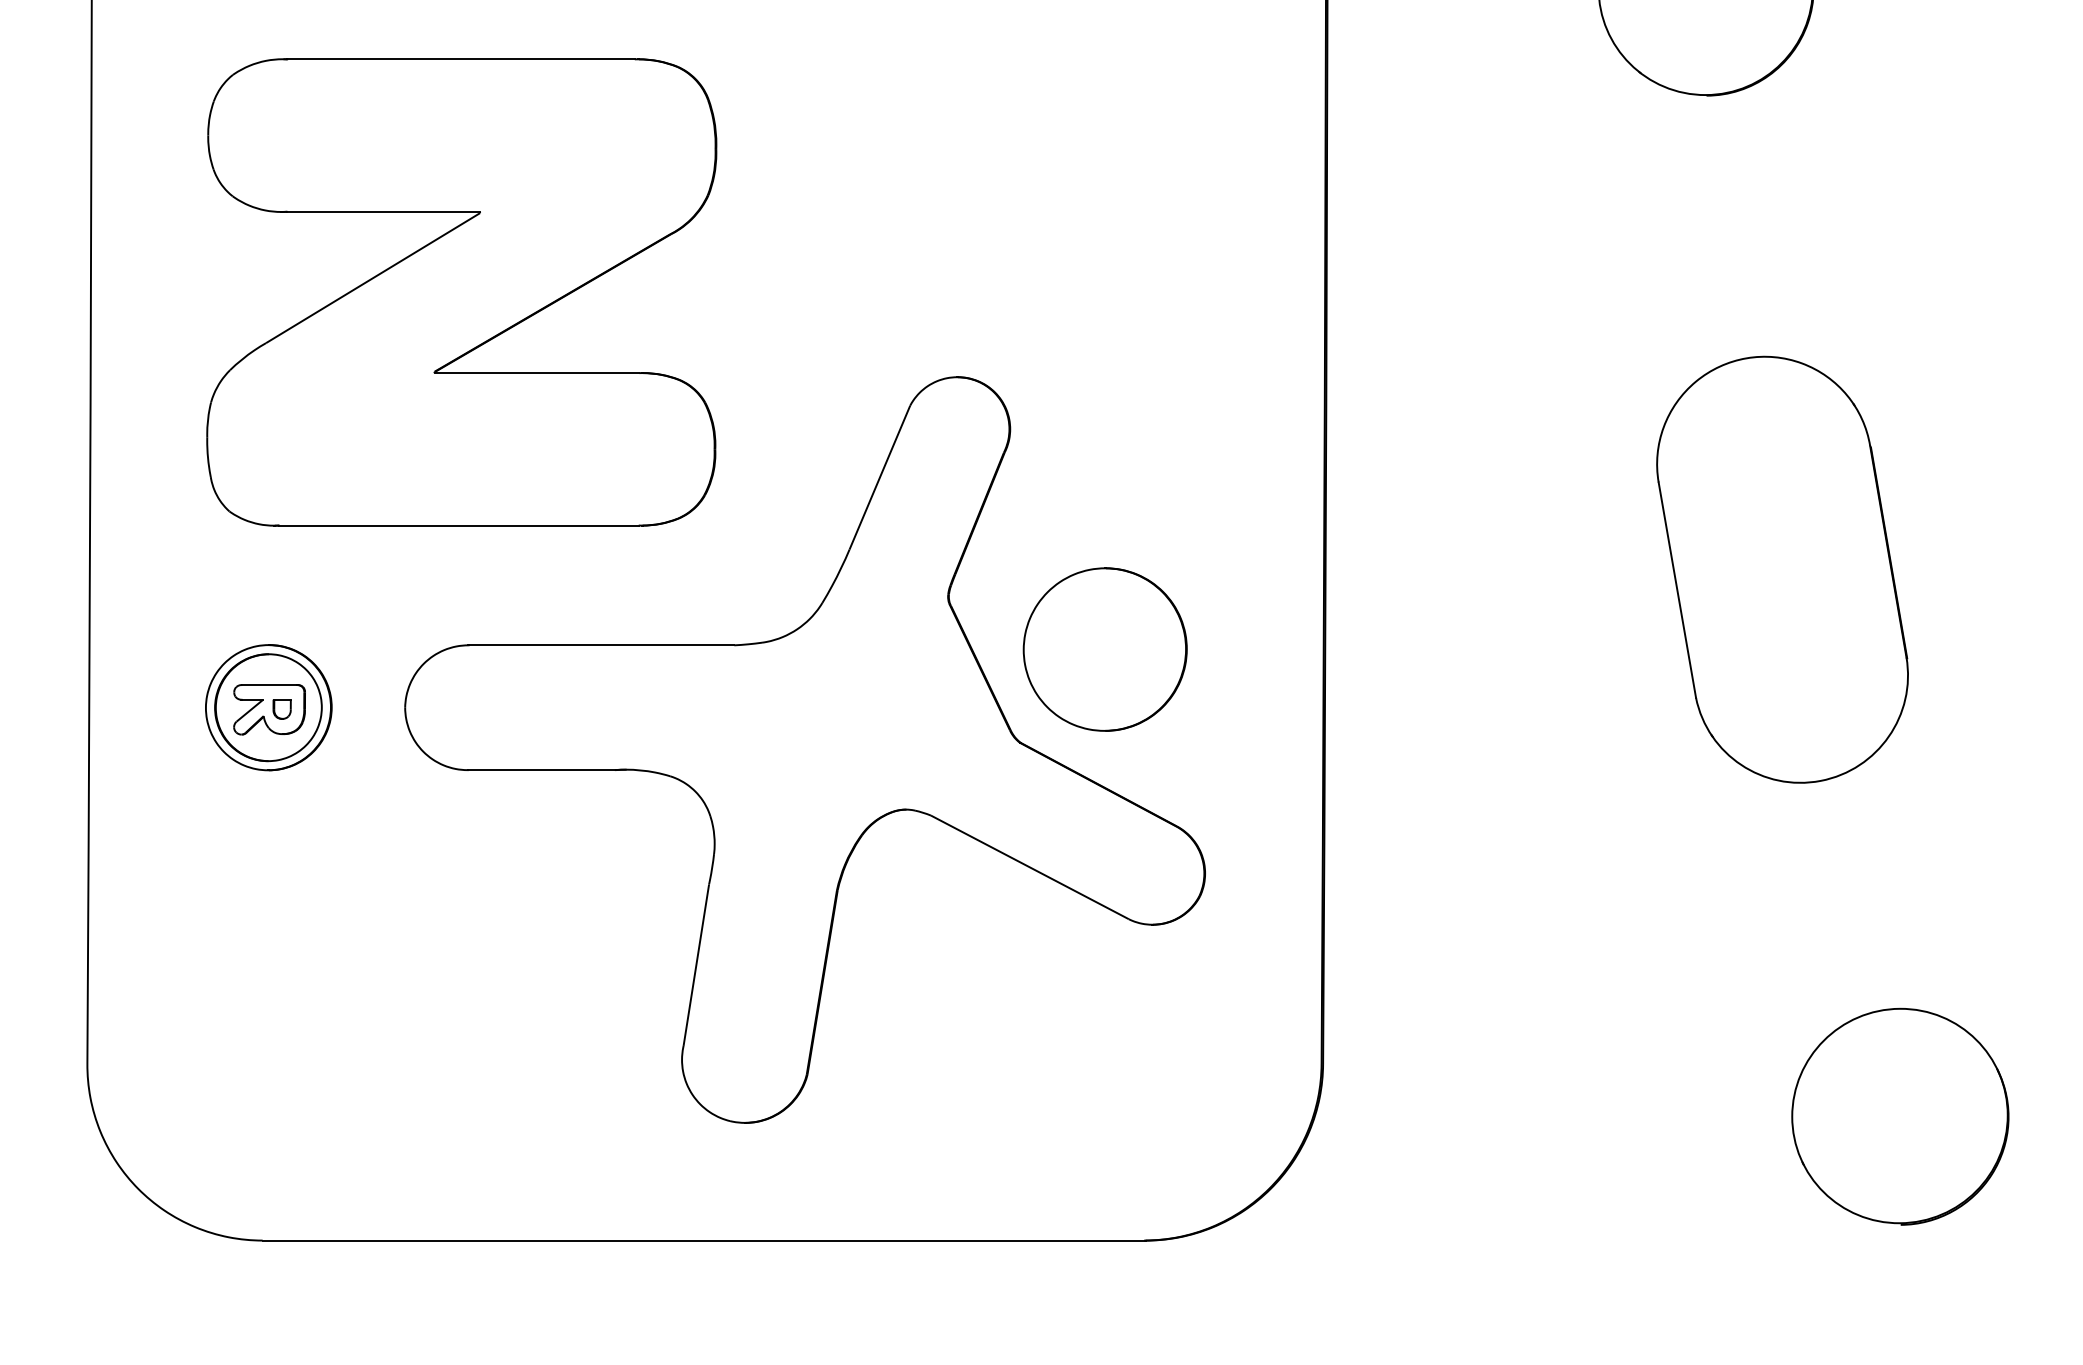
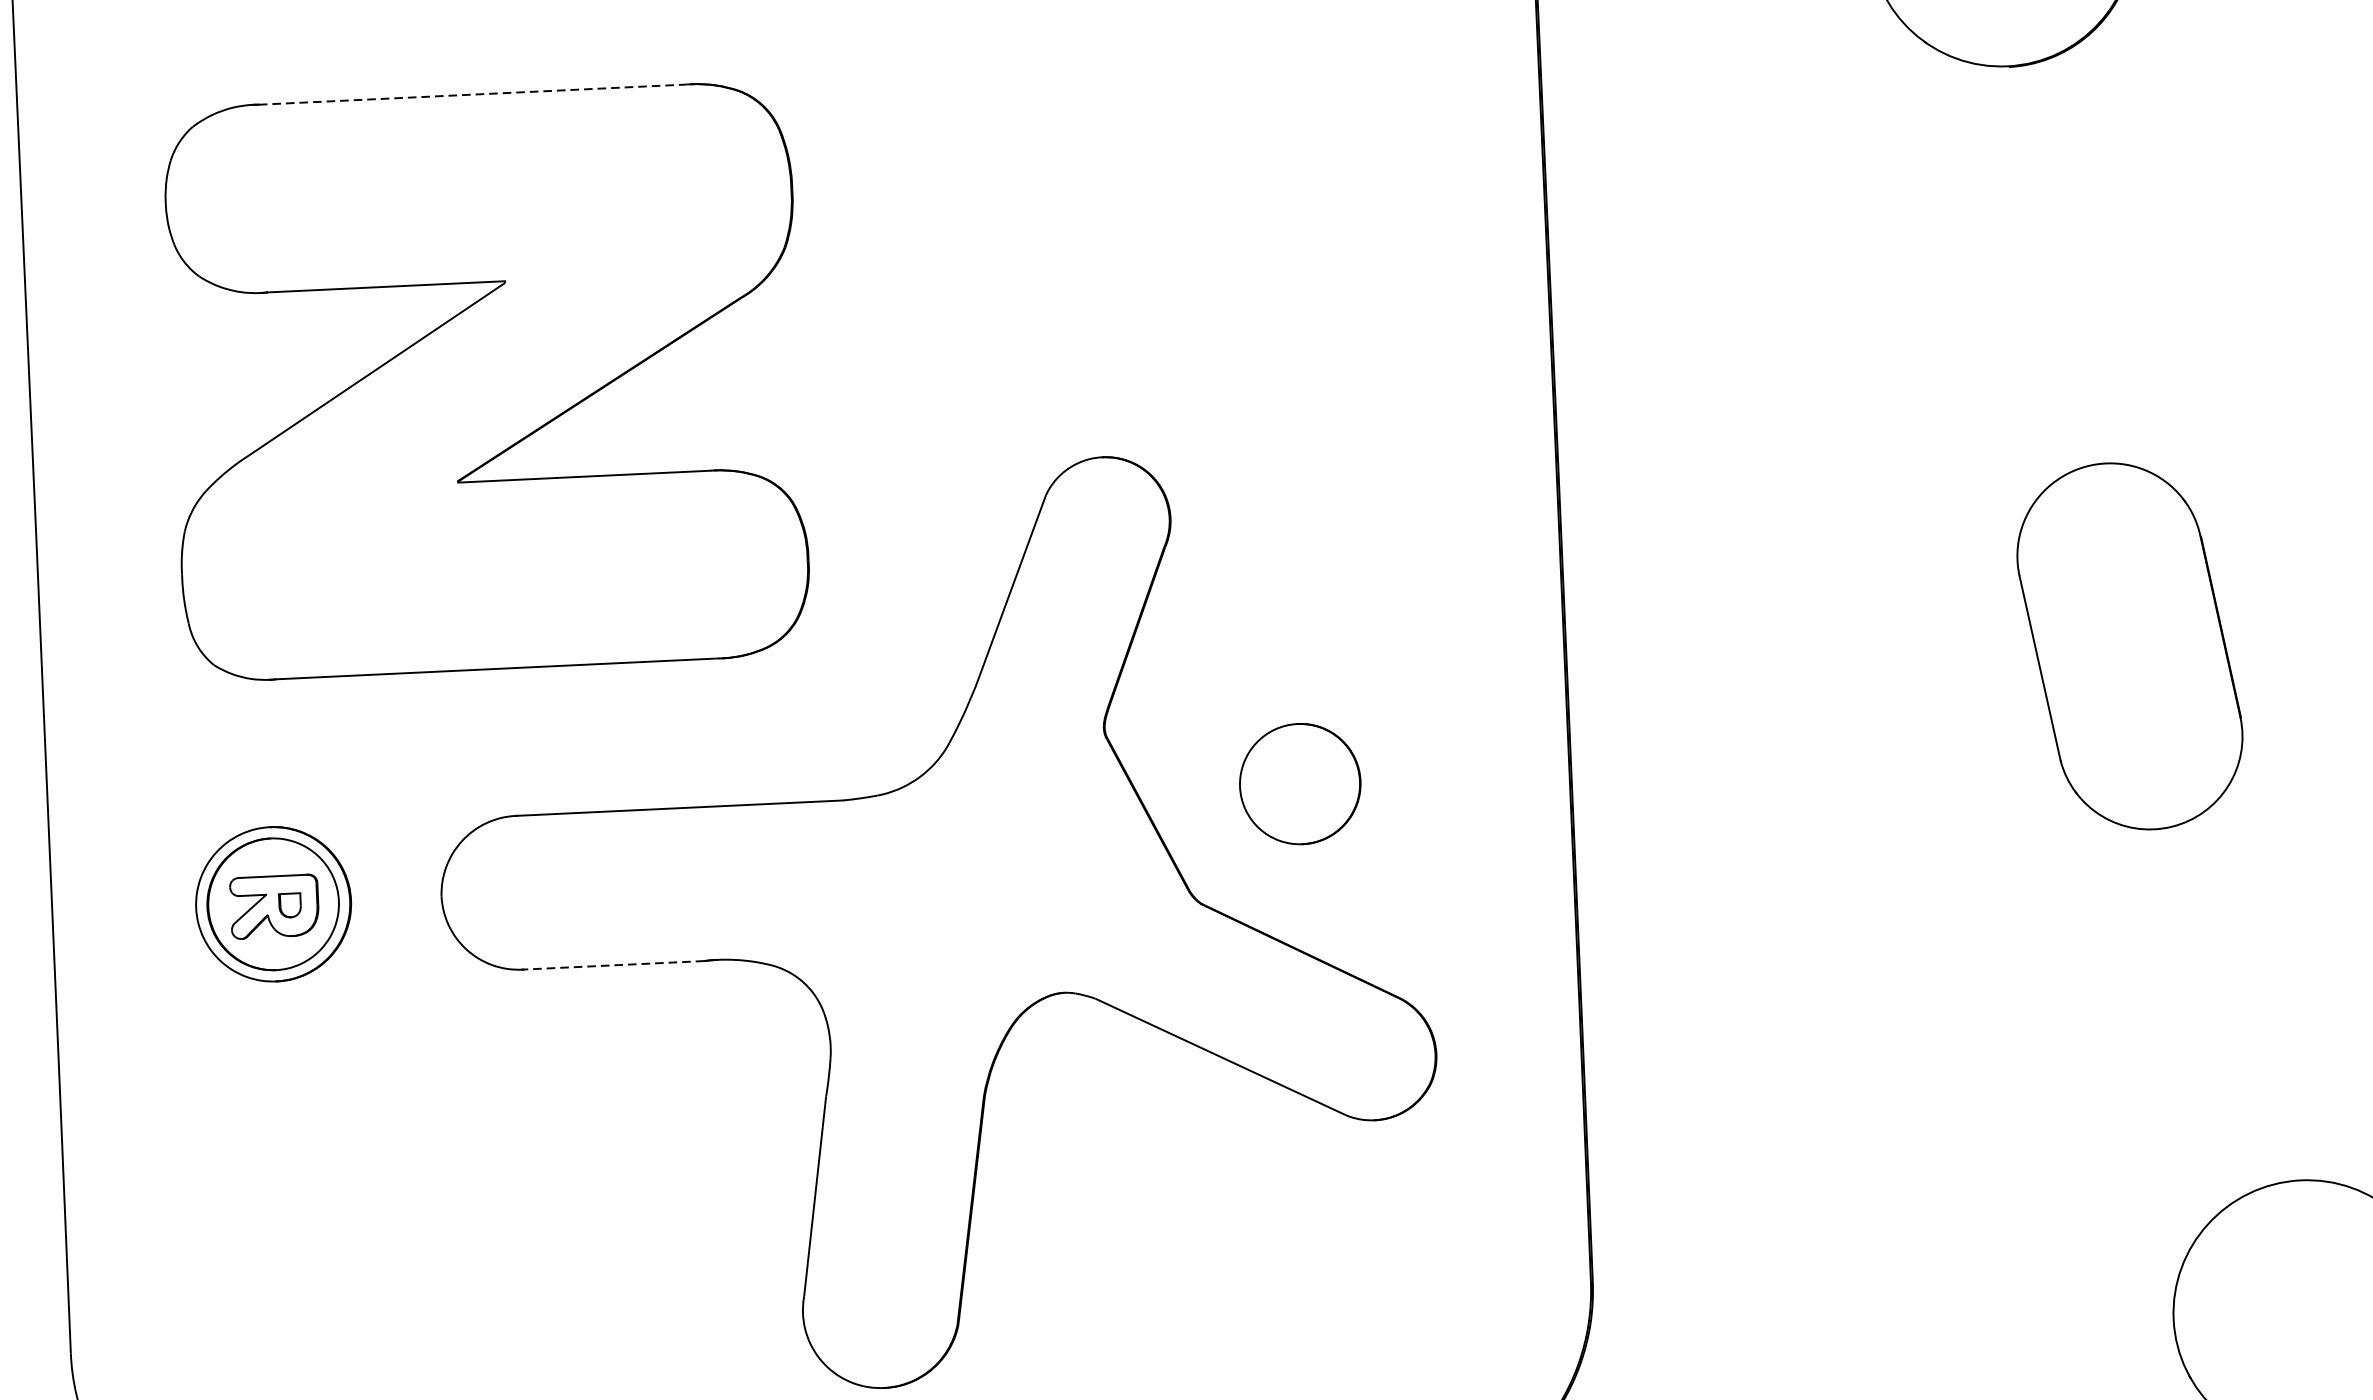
line: (461, 59) -> (473, 94), solid -> dashed
part: (1782, 569) -> (2129, 646), size x0.7
part: (1104, 649) -> (1299, 784), size x0.6
line: (541, 770) -> (613, 965), solid -> dashed

